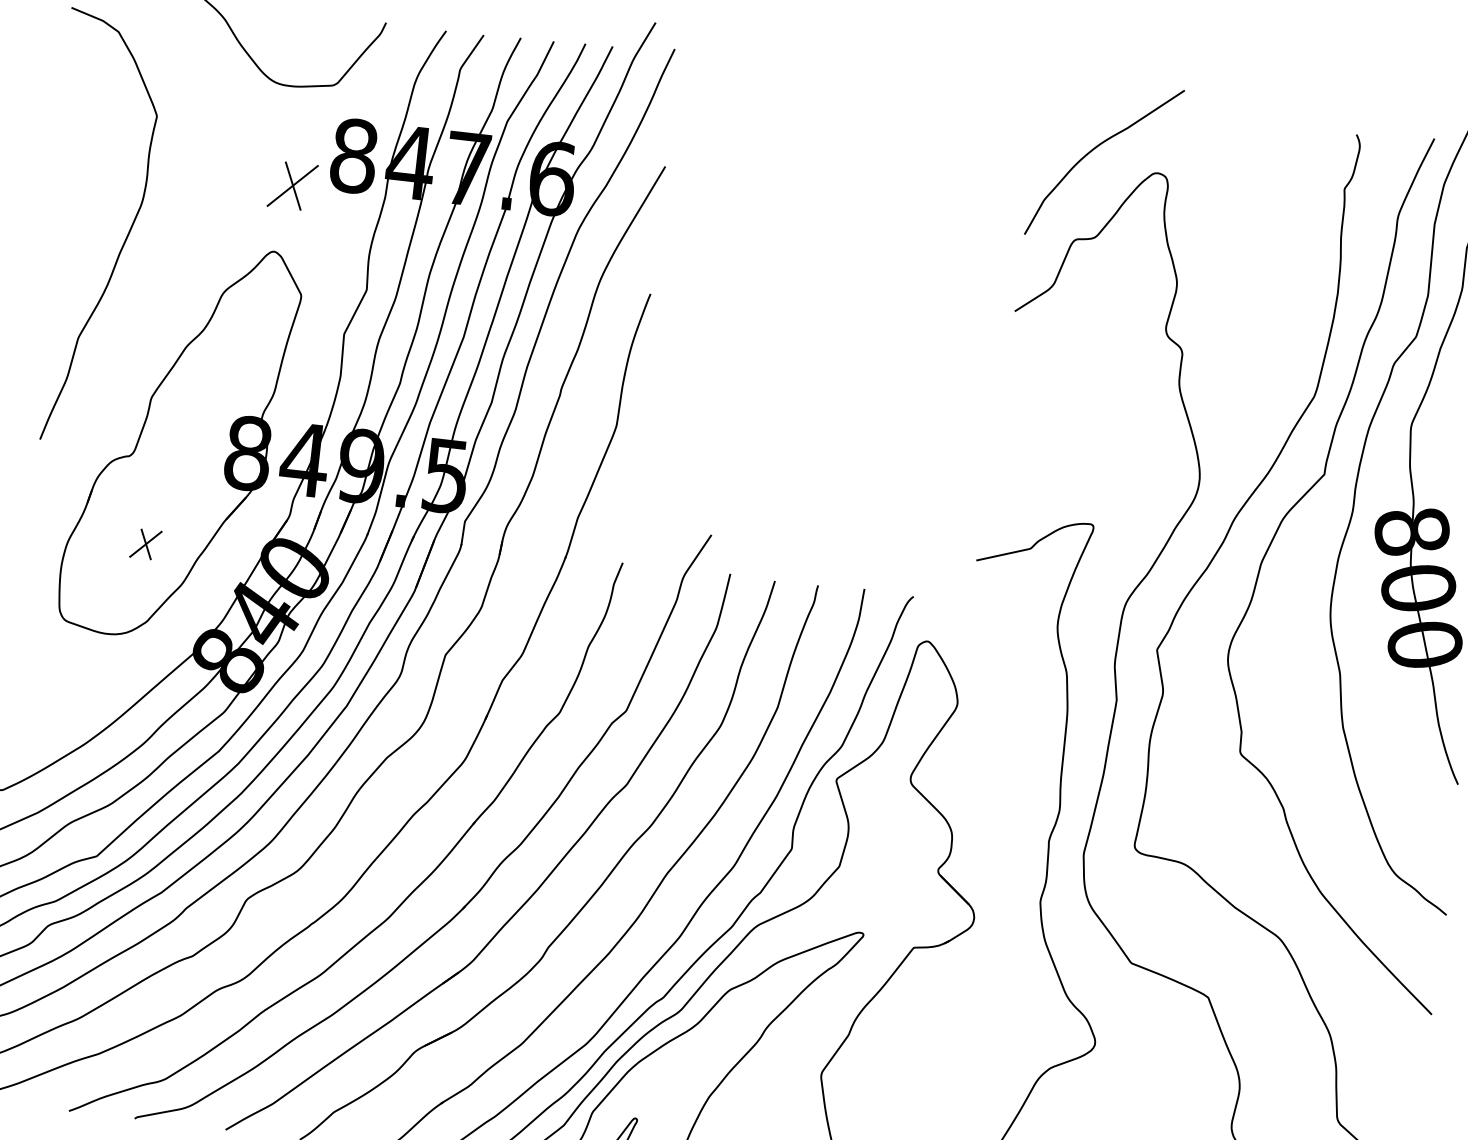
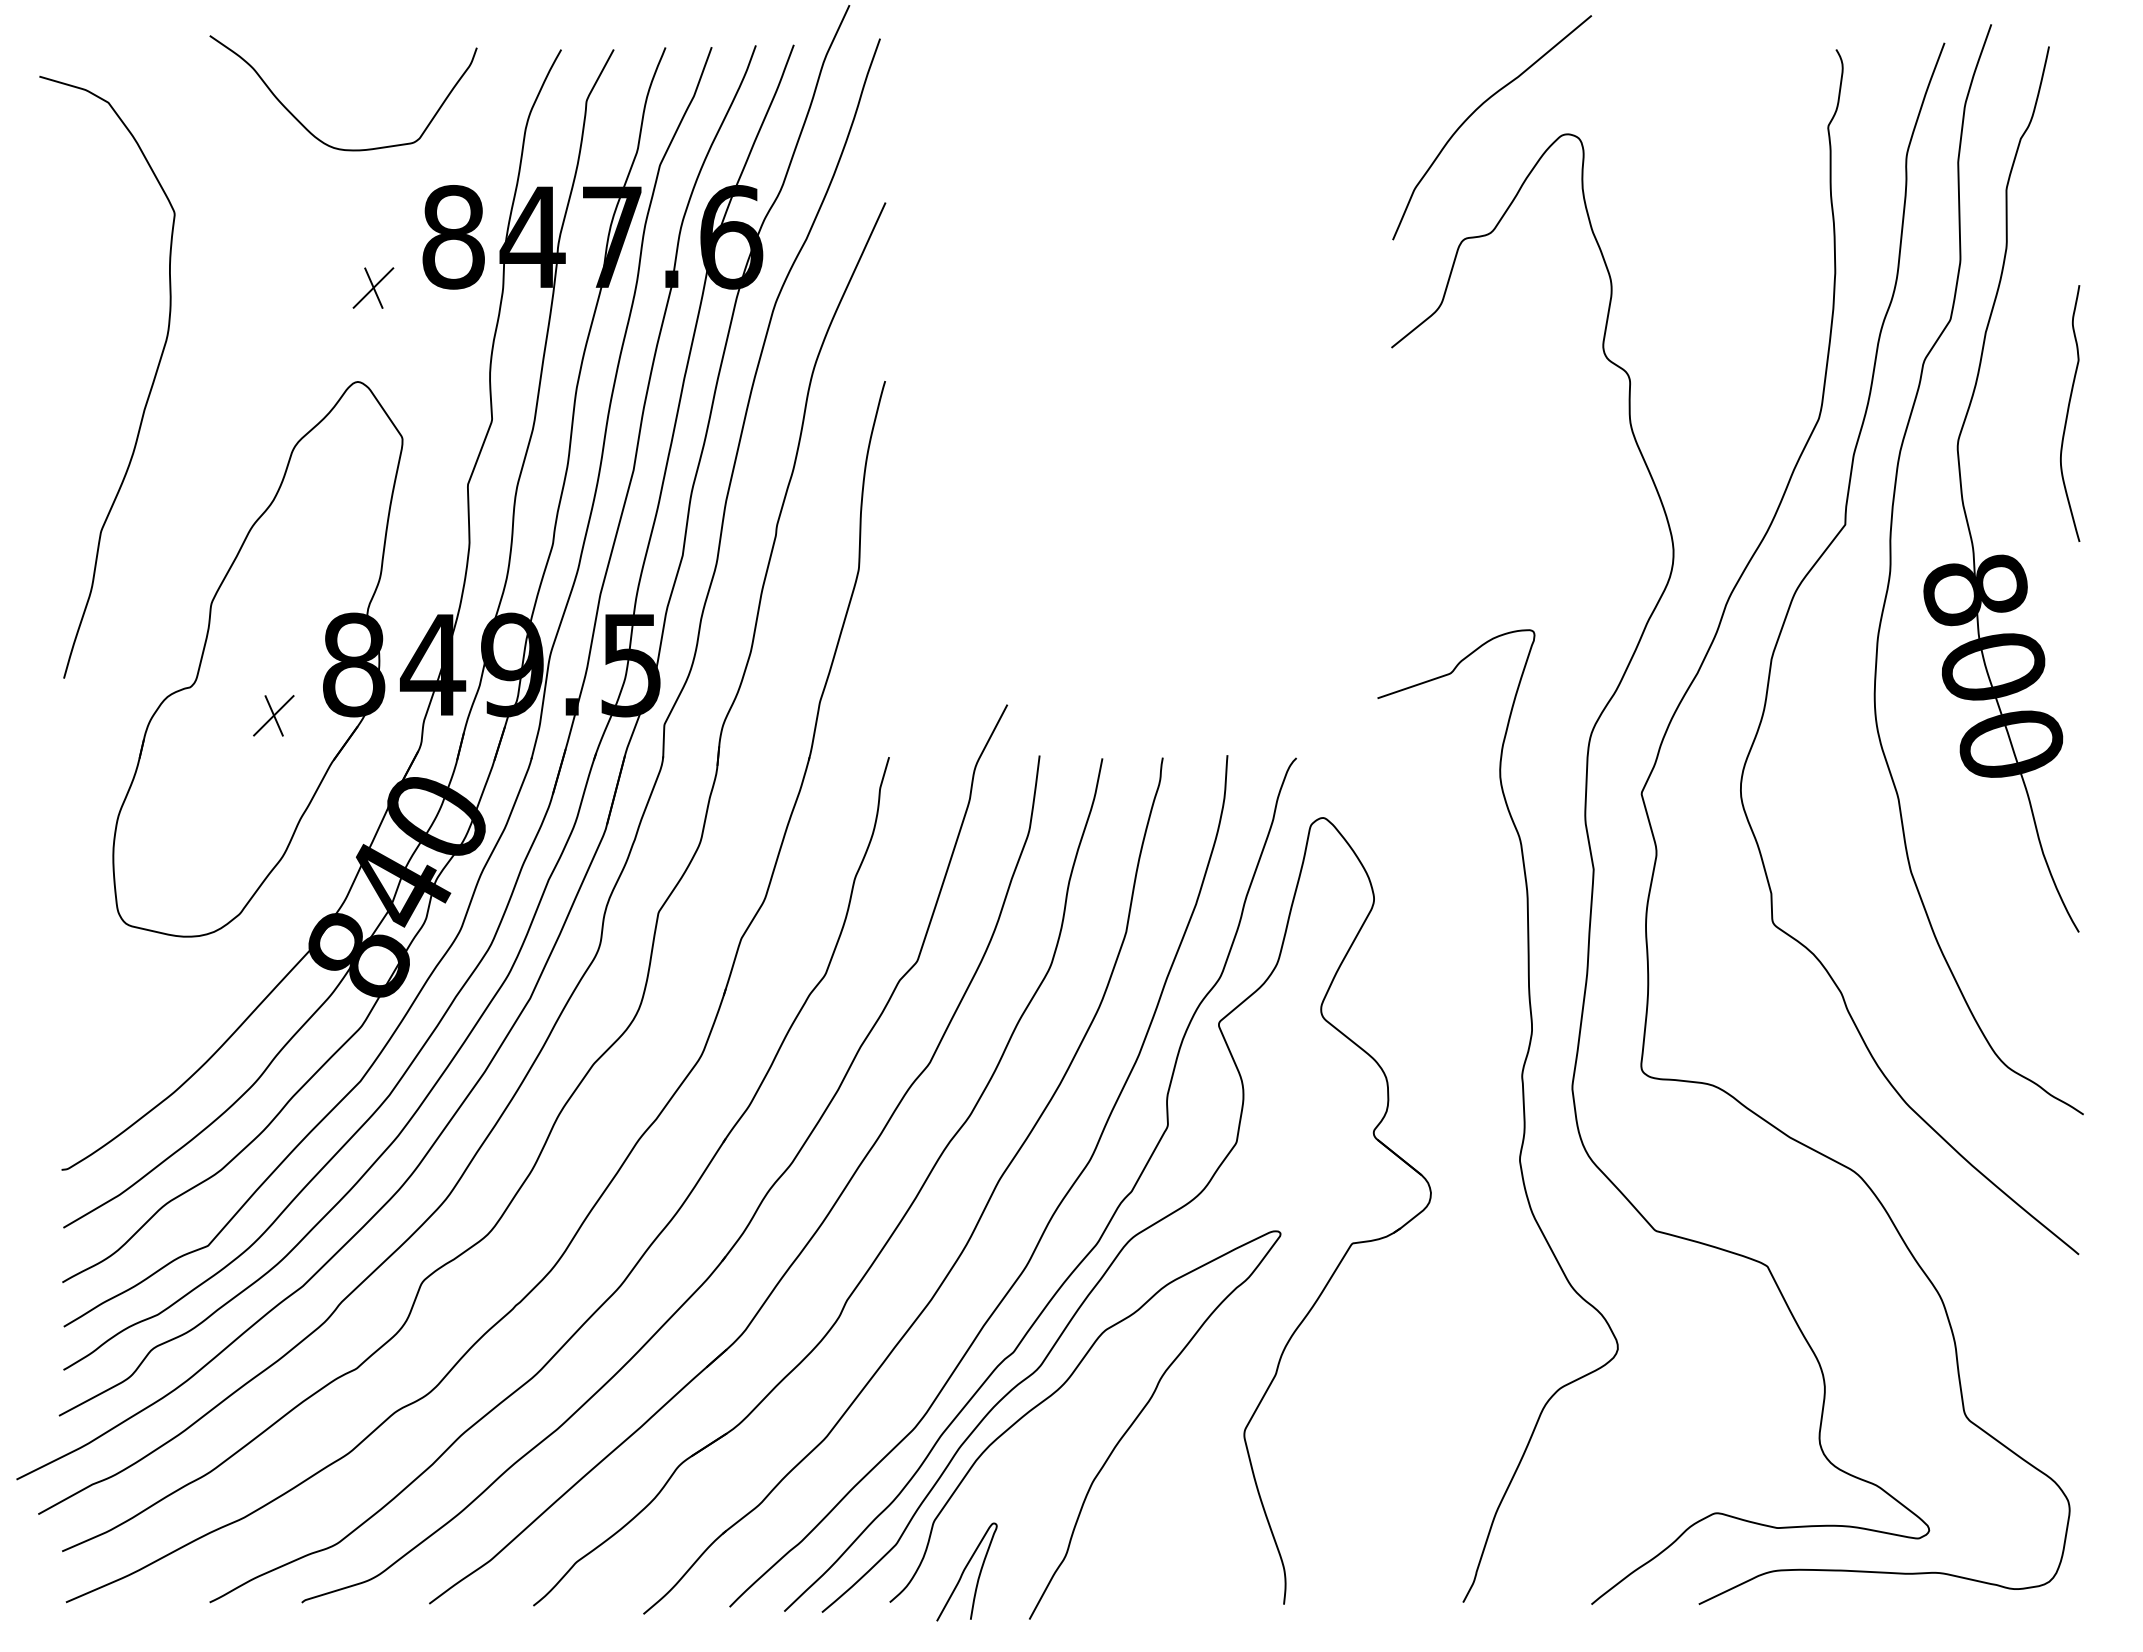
part: (292, 185) -> (373, 287), size x0.62
part: (145, 544) -> (273, 715), moved

